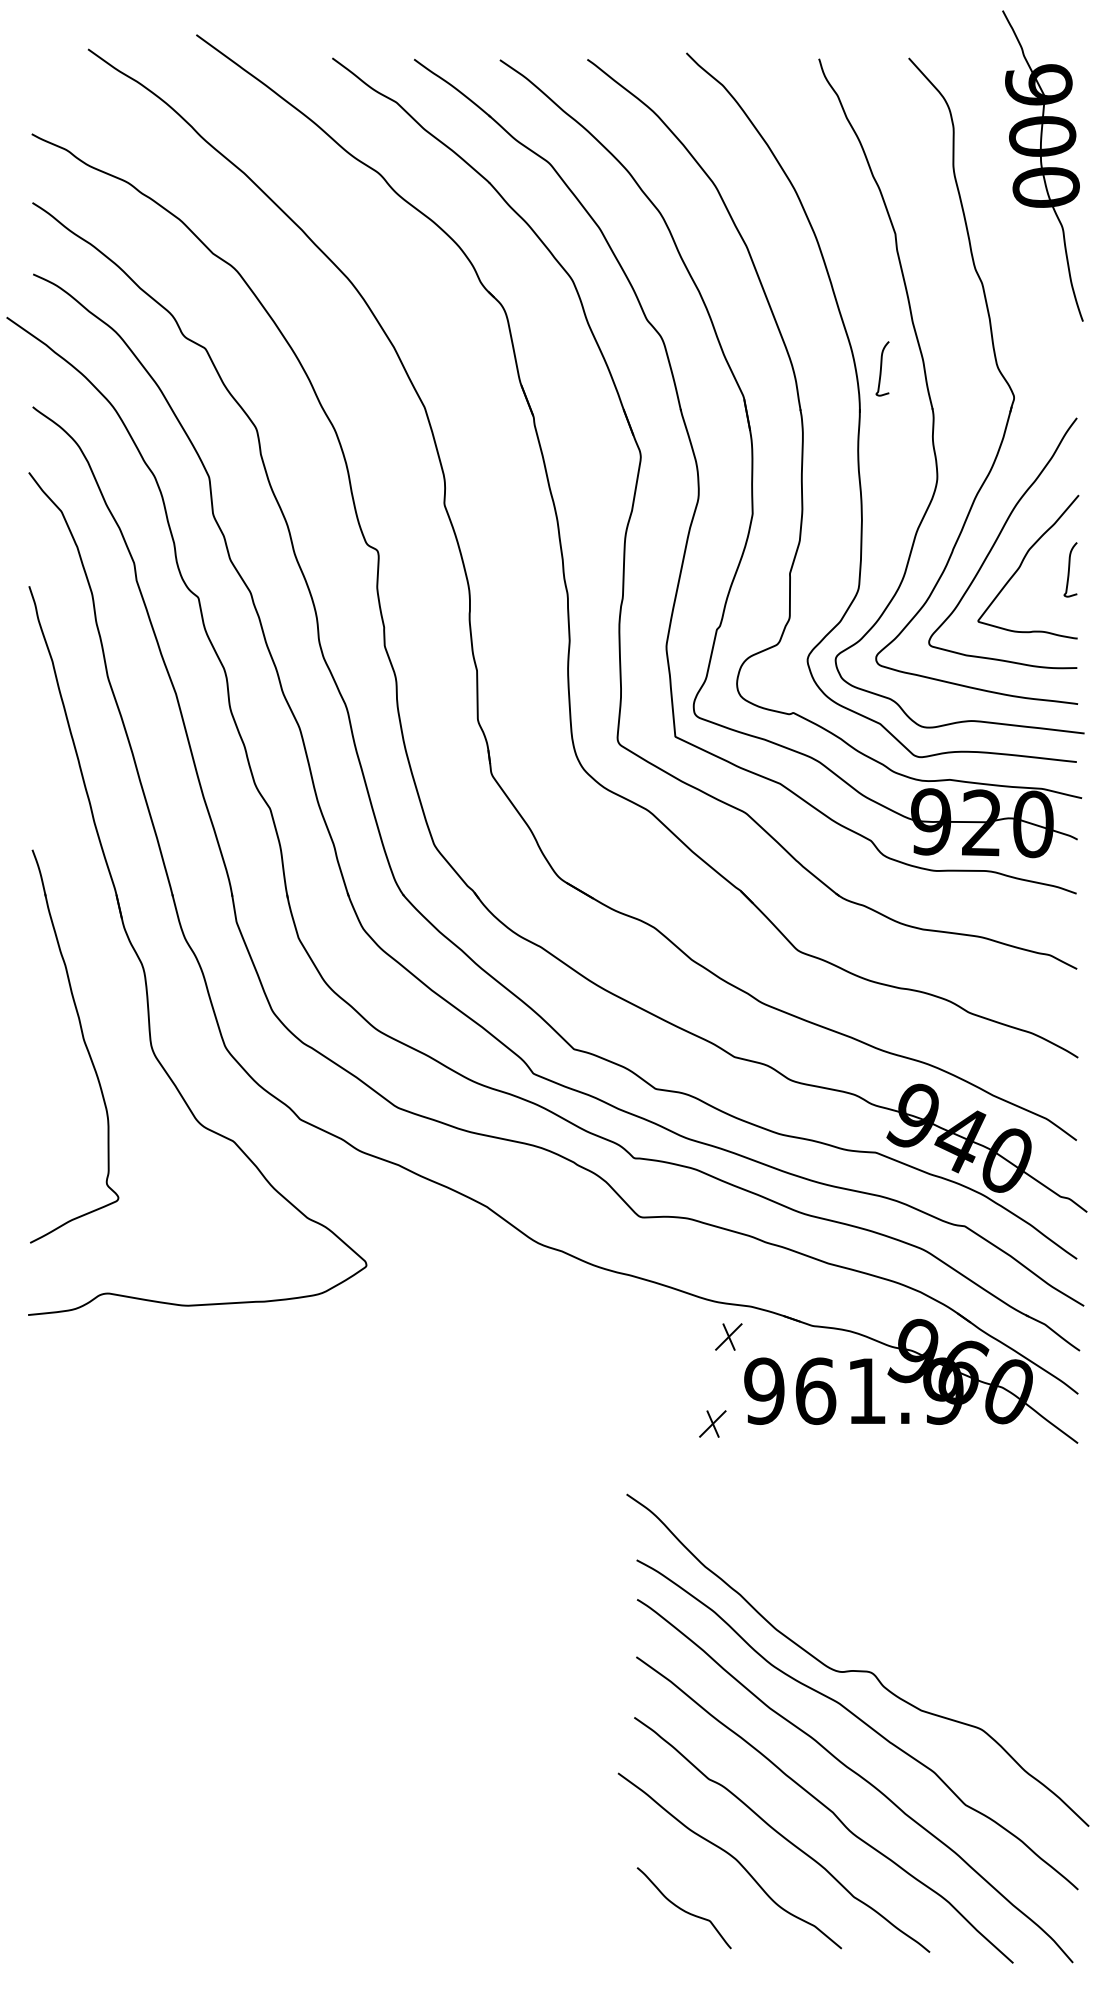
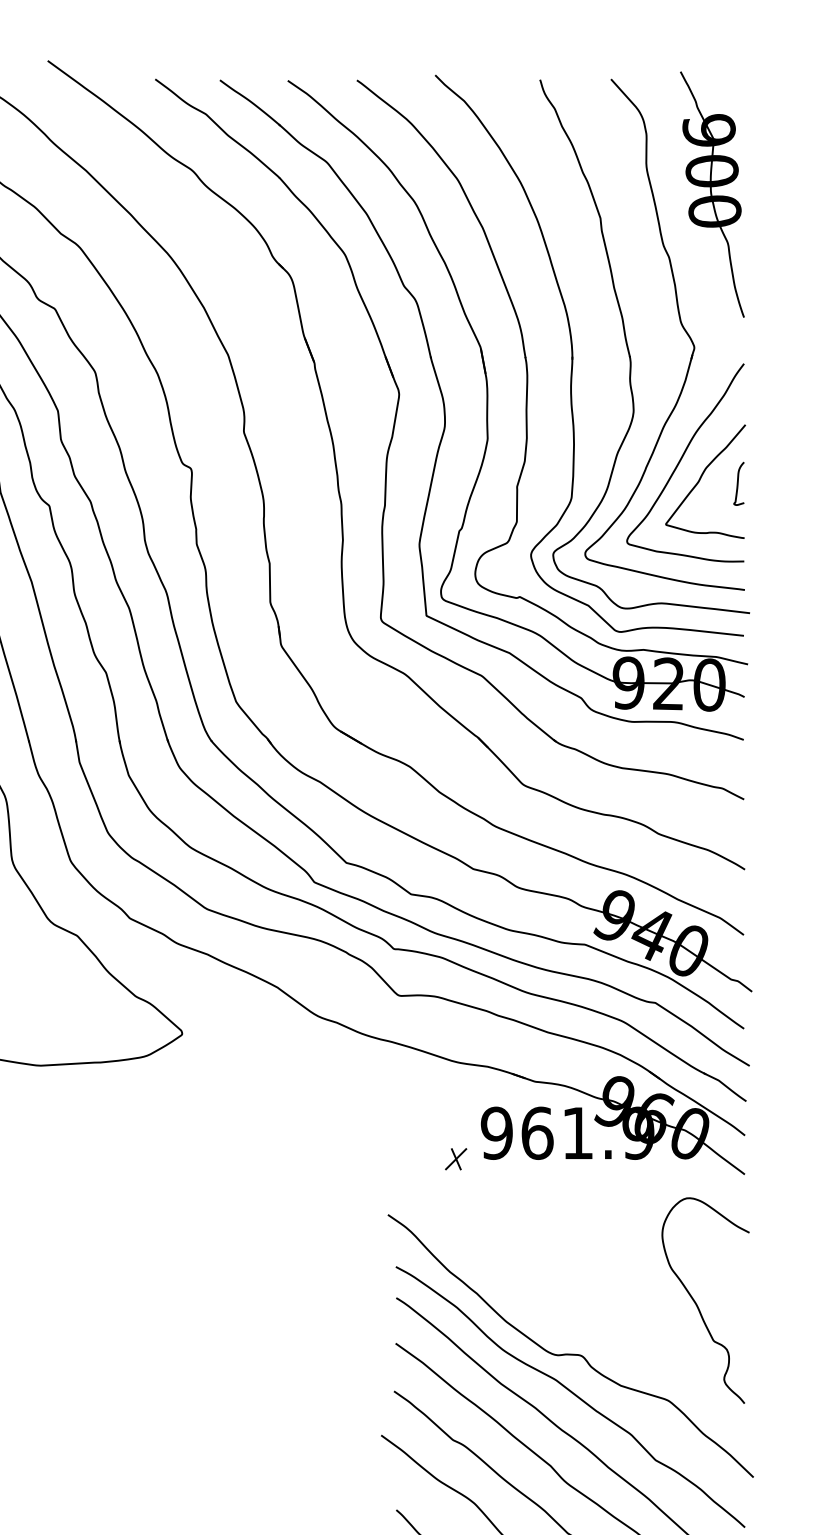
part: (1042, 165) -> (712, 194), moved
curve: (881, 368) -> (589, 324), removed
part: (728, 1336) -> (468, 1090), removed
curve: (1018, 1608) -> (697, 1305), added

